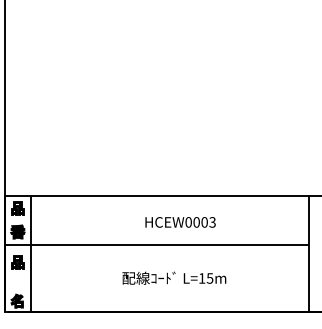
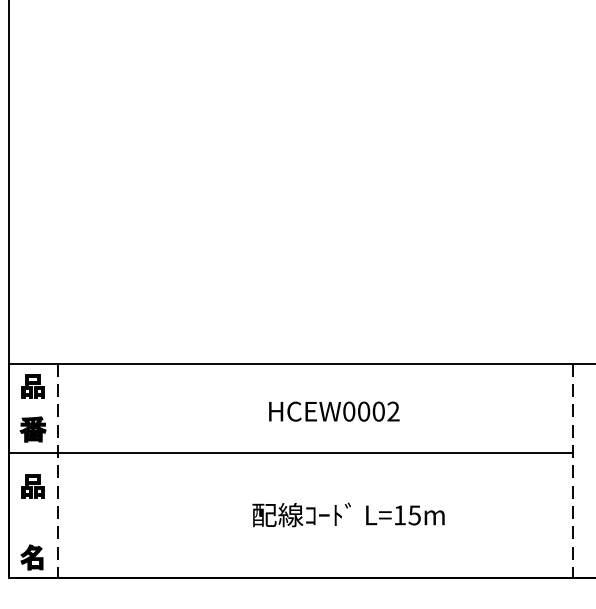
text: (212, 222) -> (393, 411), HCEW0003 -> HCEW0002
line: (31, 254) -> (58, 471), solid -> dashed
line: (309, 254) -> (572, 471), solid -> dashed
text: (174, 277) -> (348, 513), moved

